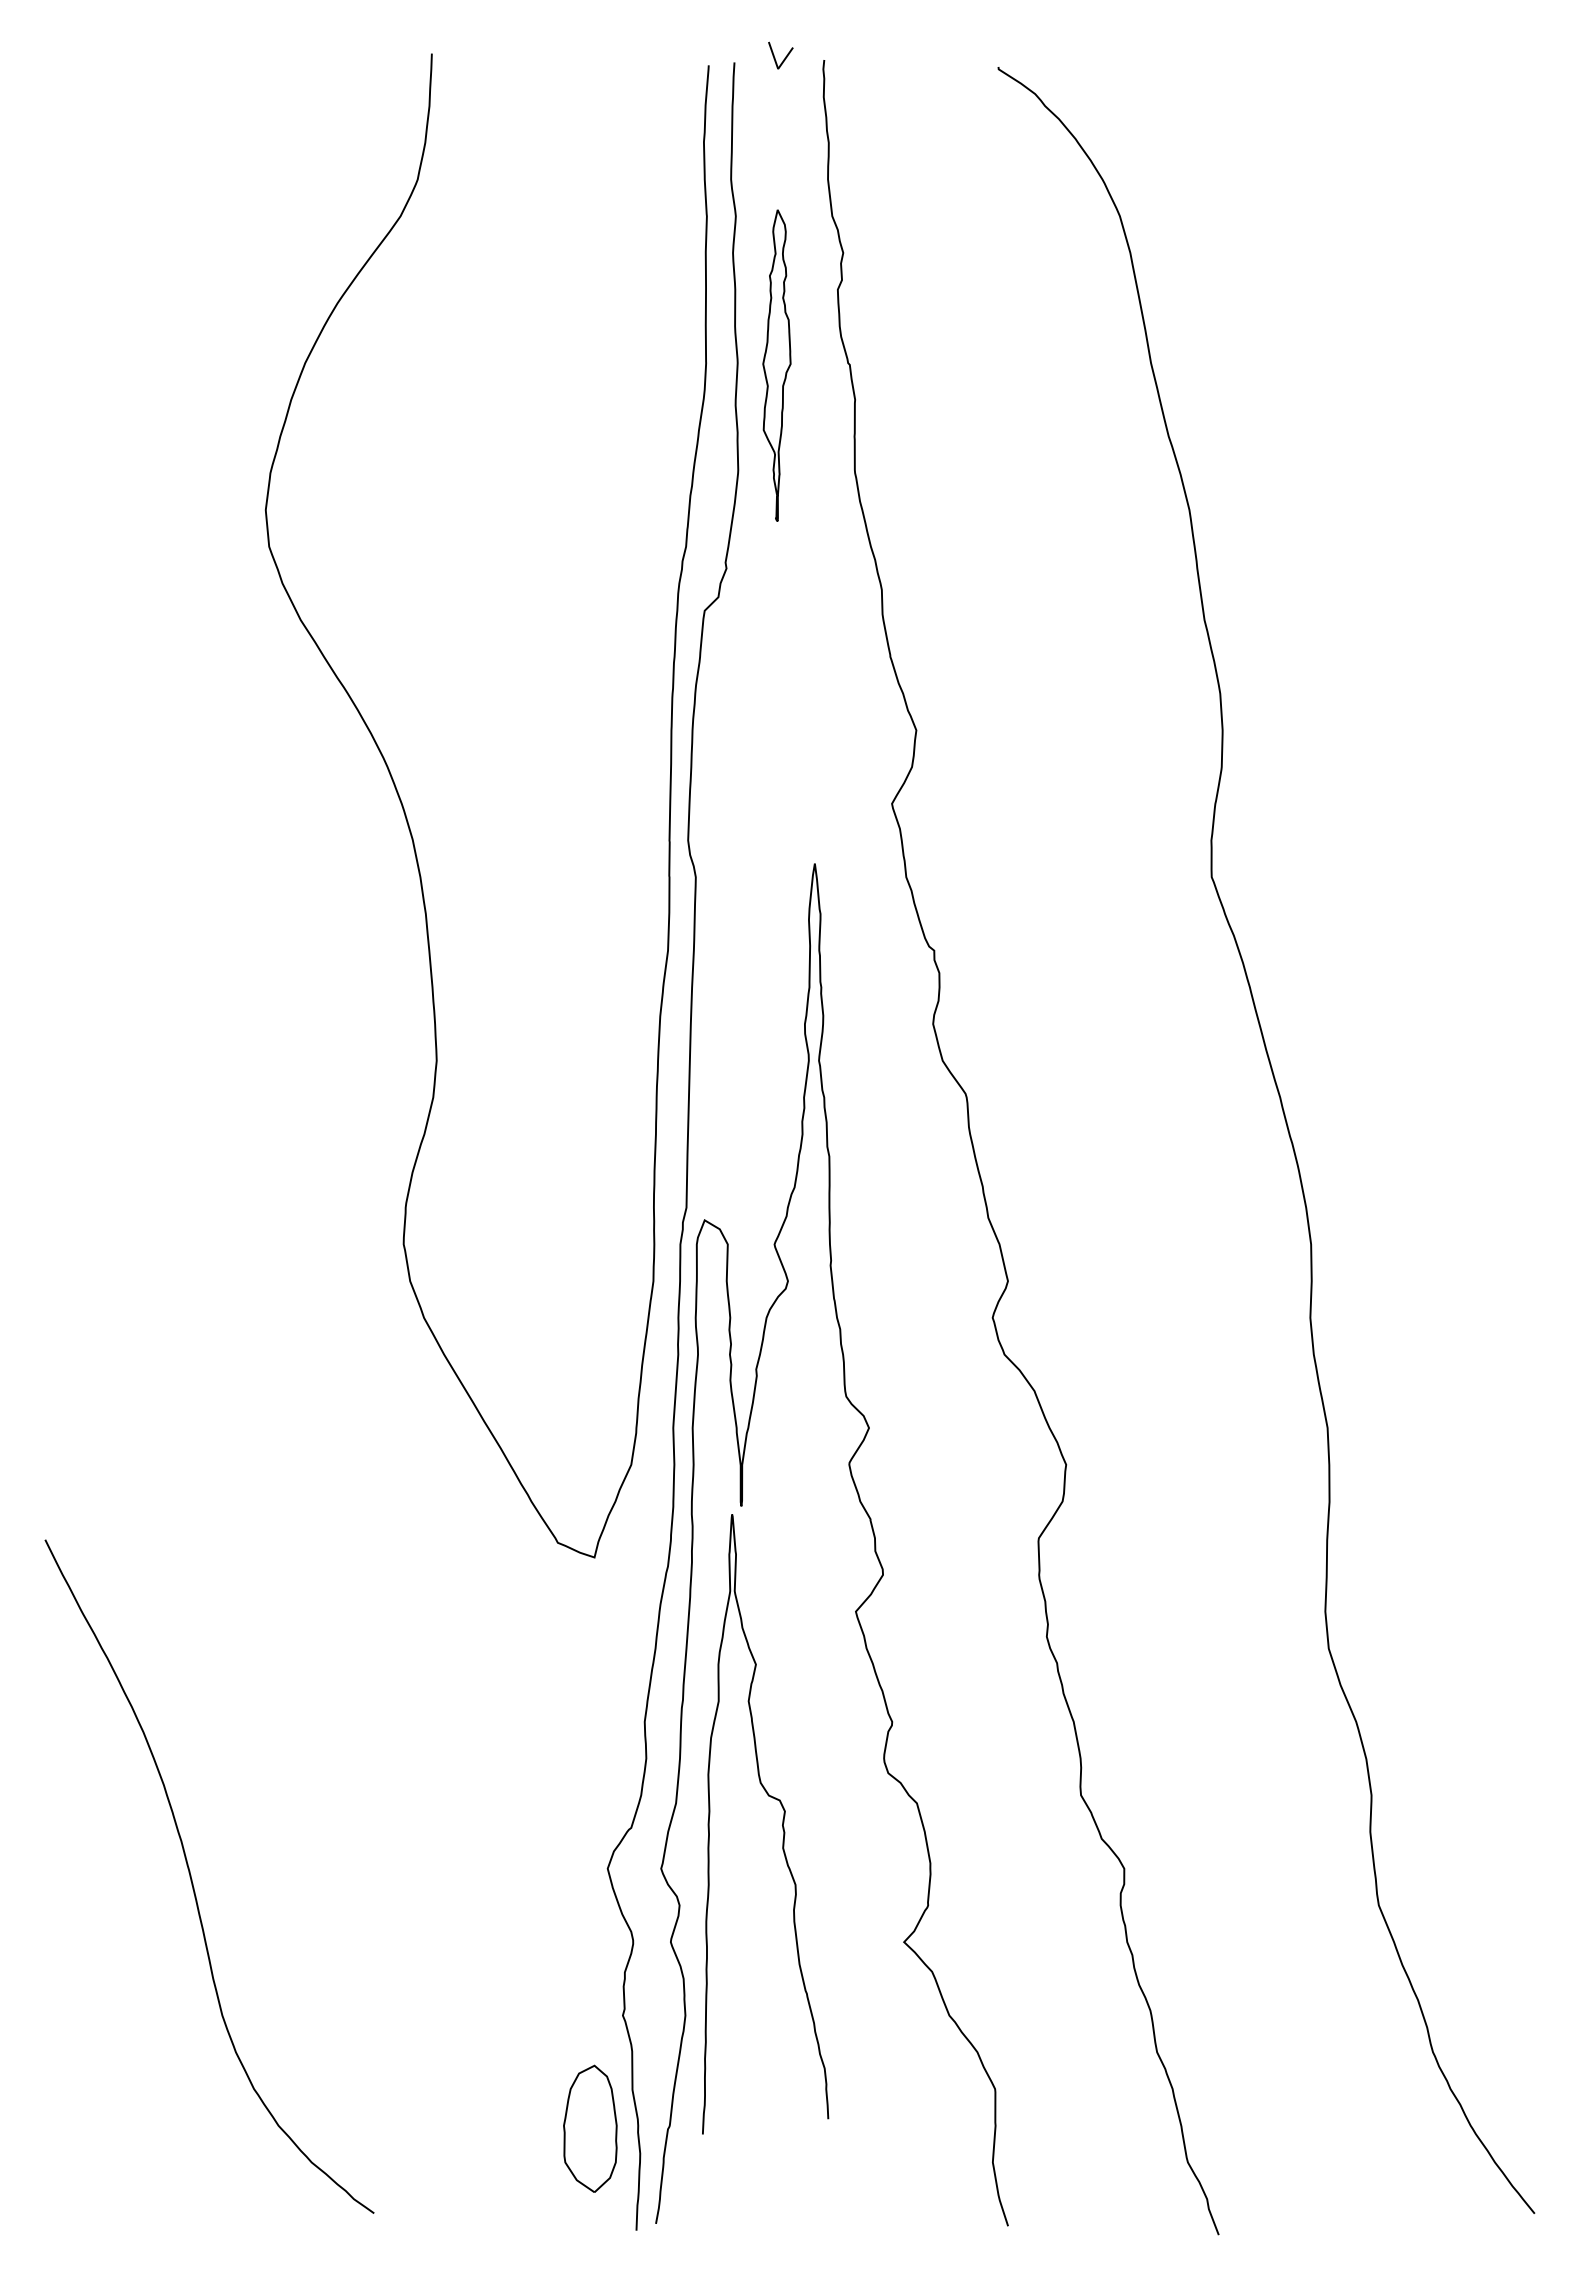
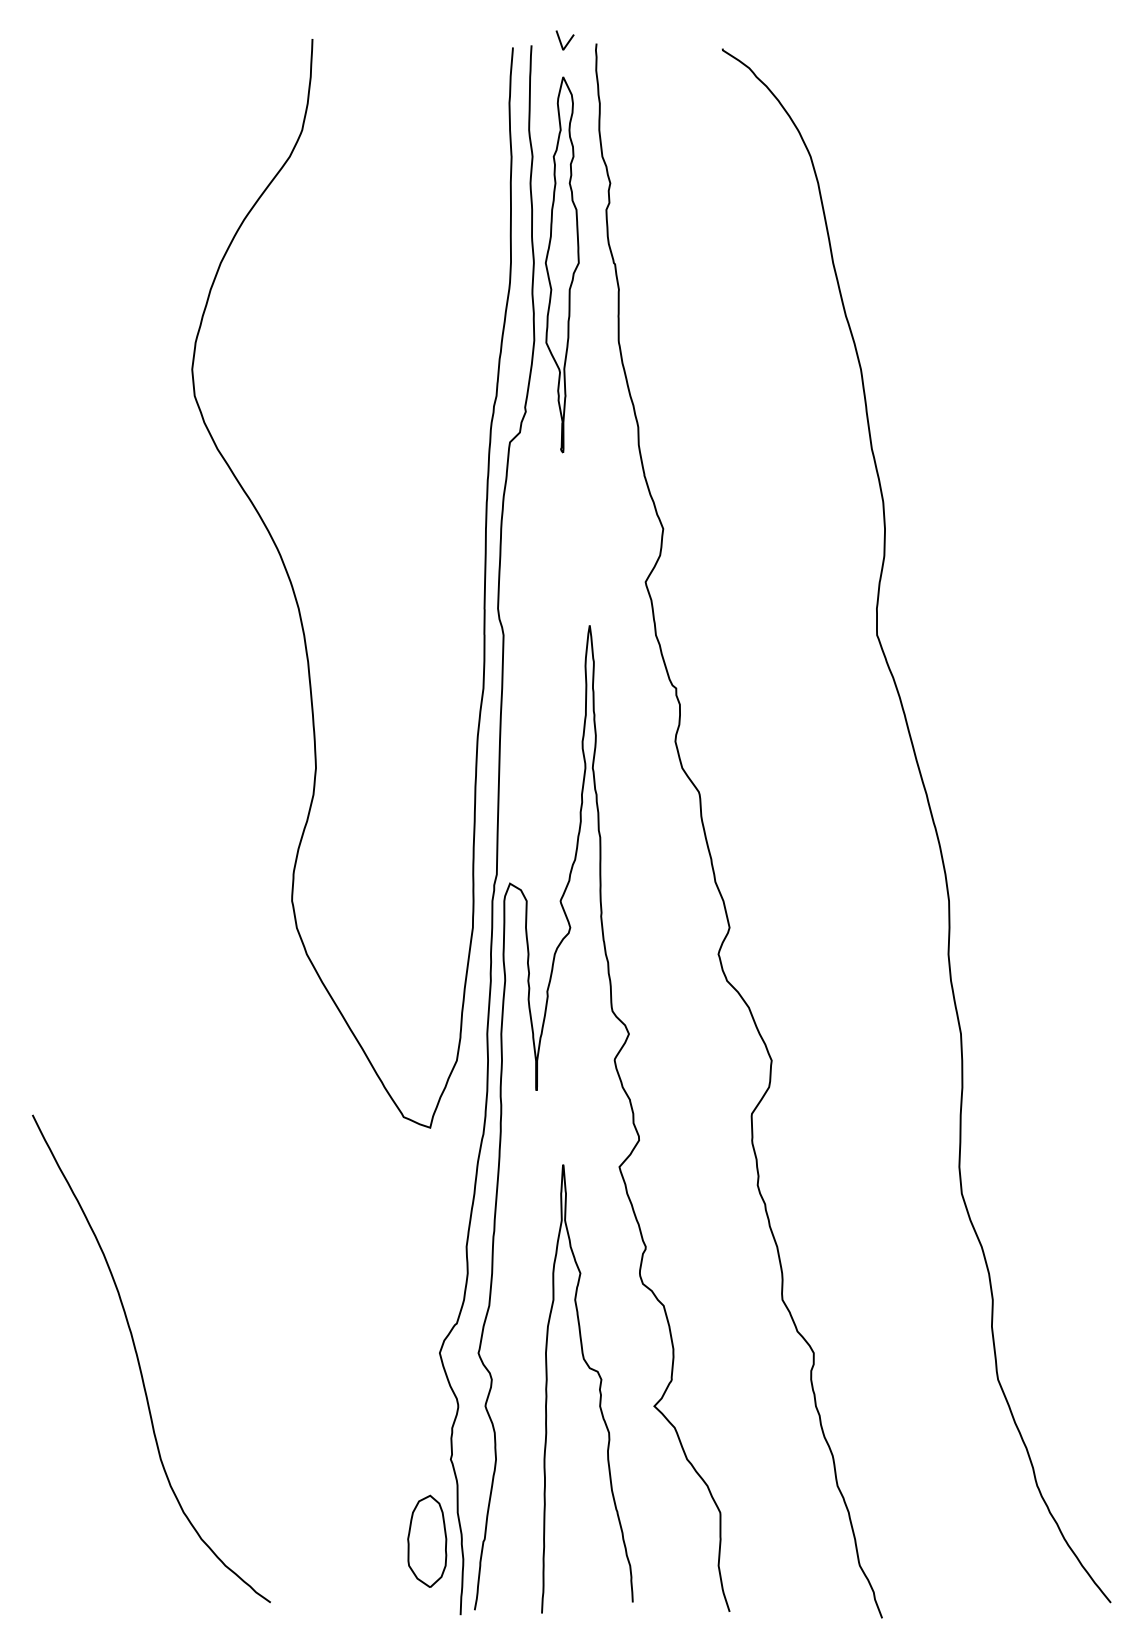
part: (776, 365) -> (562, 264), size x1.67
curve: (782, 1824) -> (599, 1389), moved

